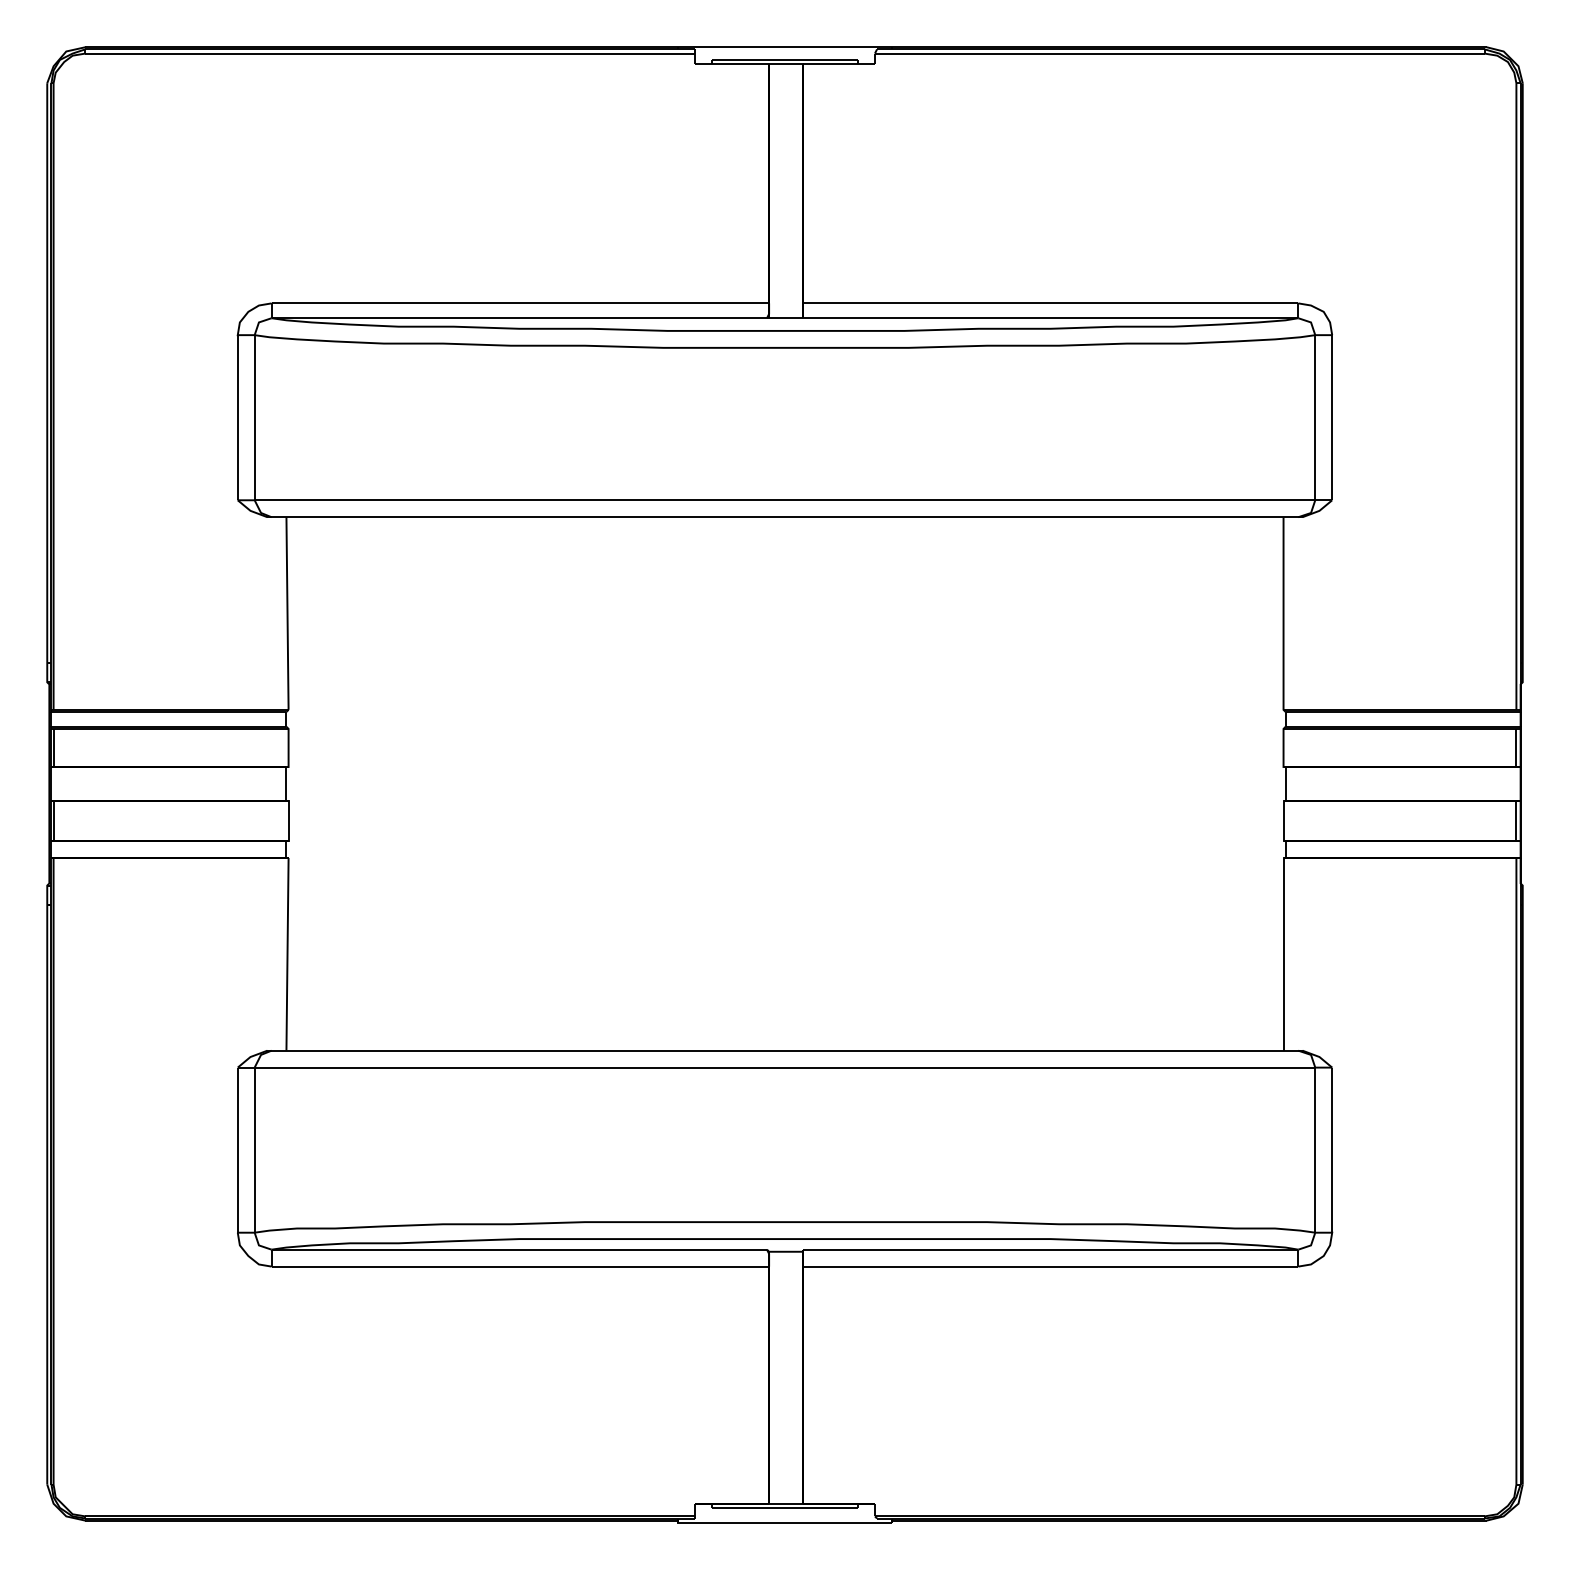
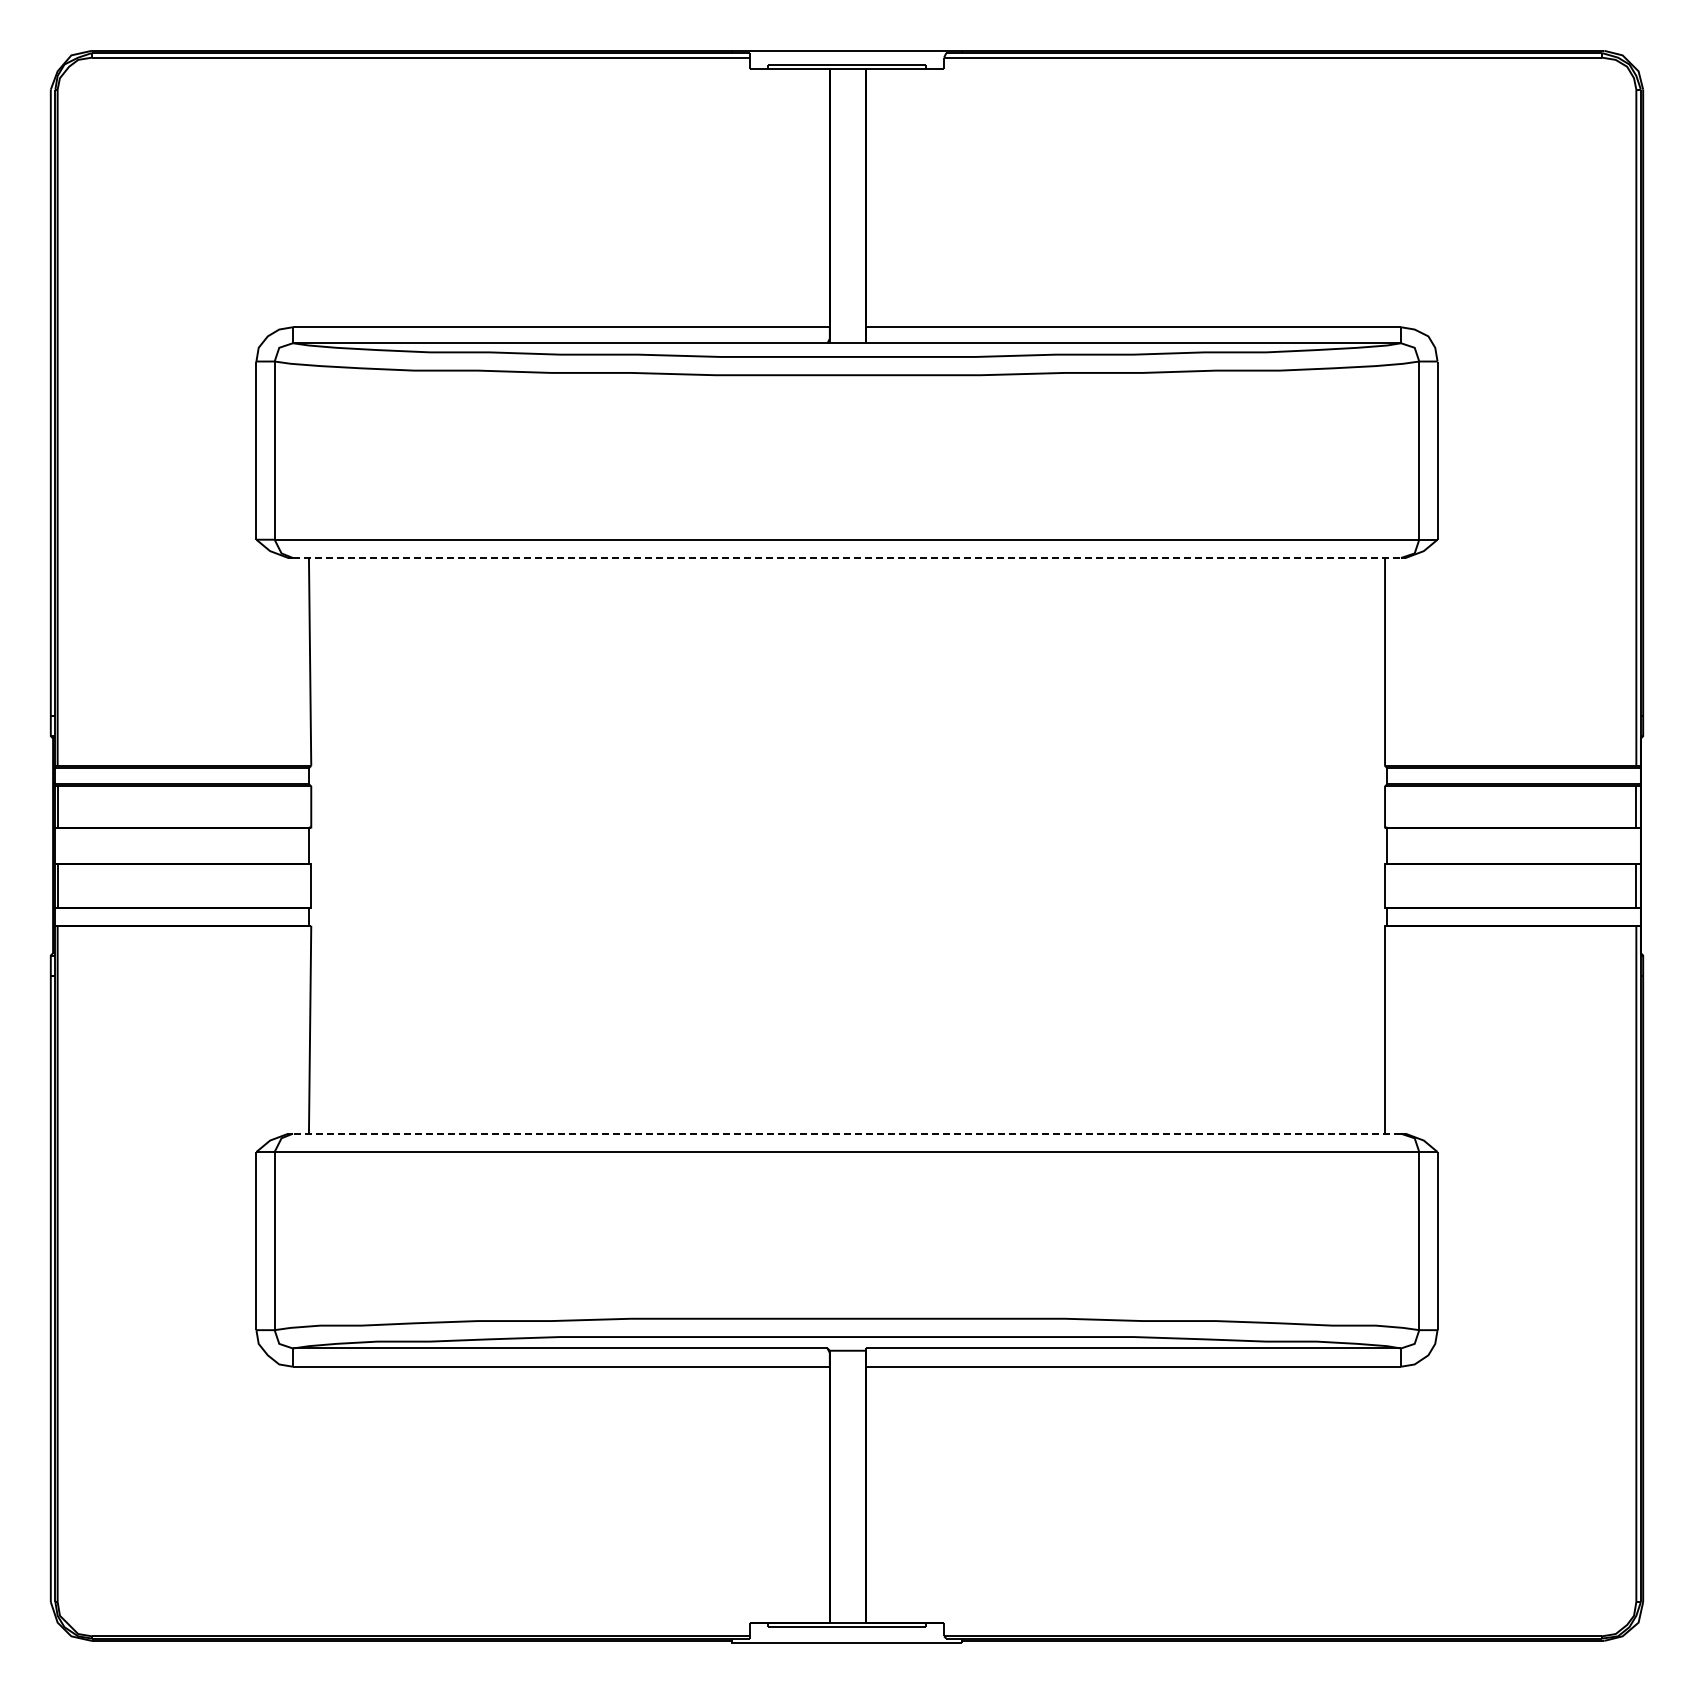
line: (785, 517) -> (847, 558), solid -> dashed
line: (784, 1050) -> (846, 1133), solid -> dashed

